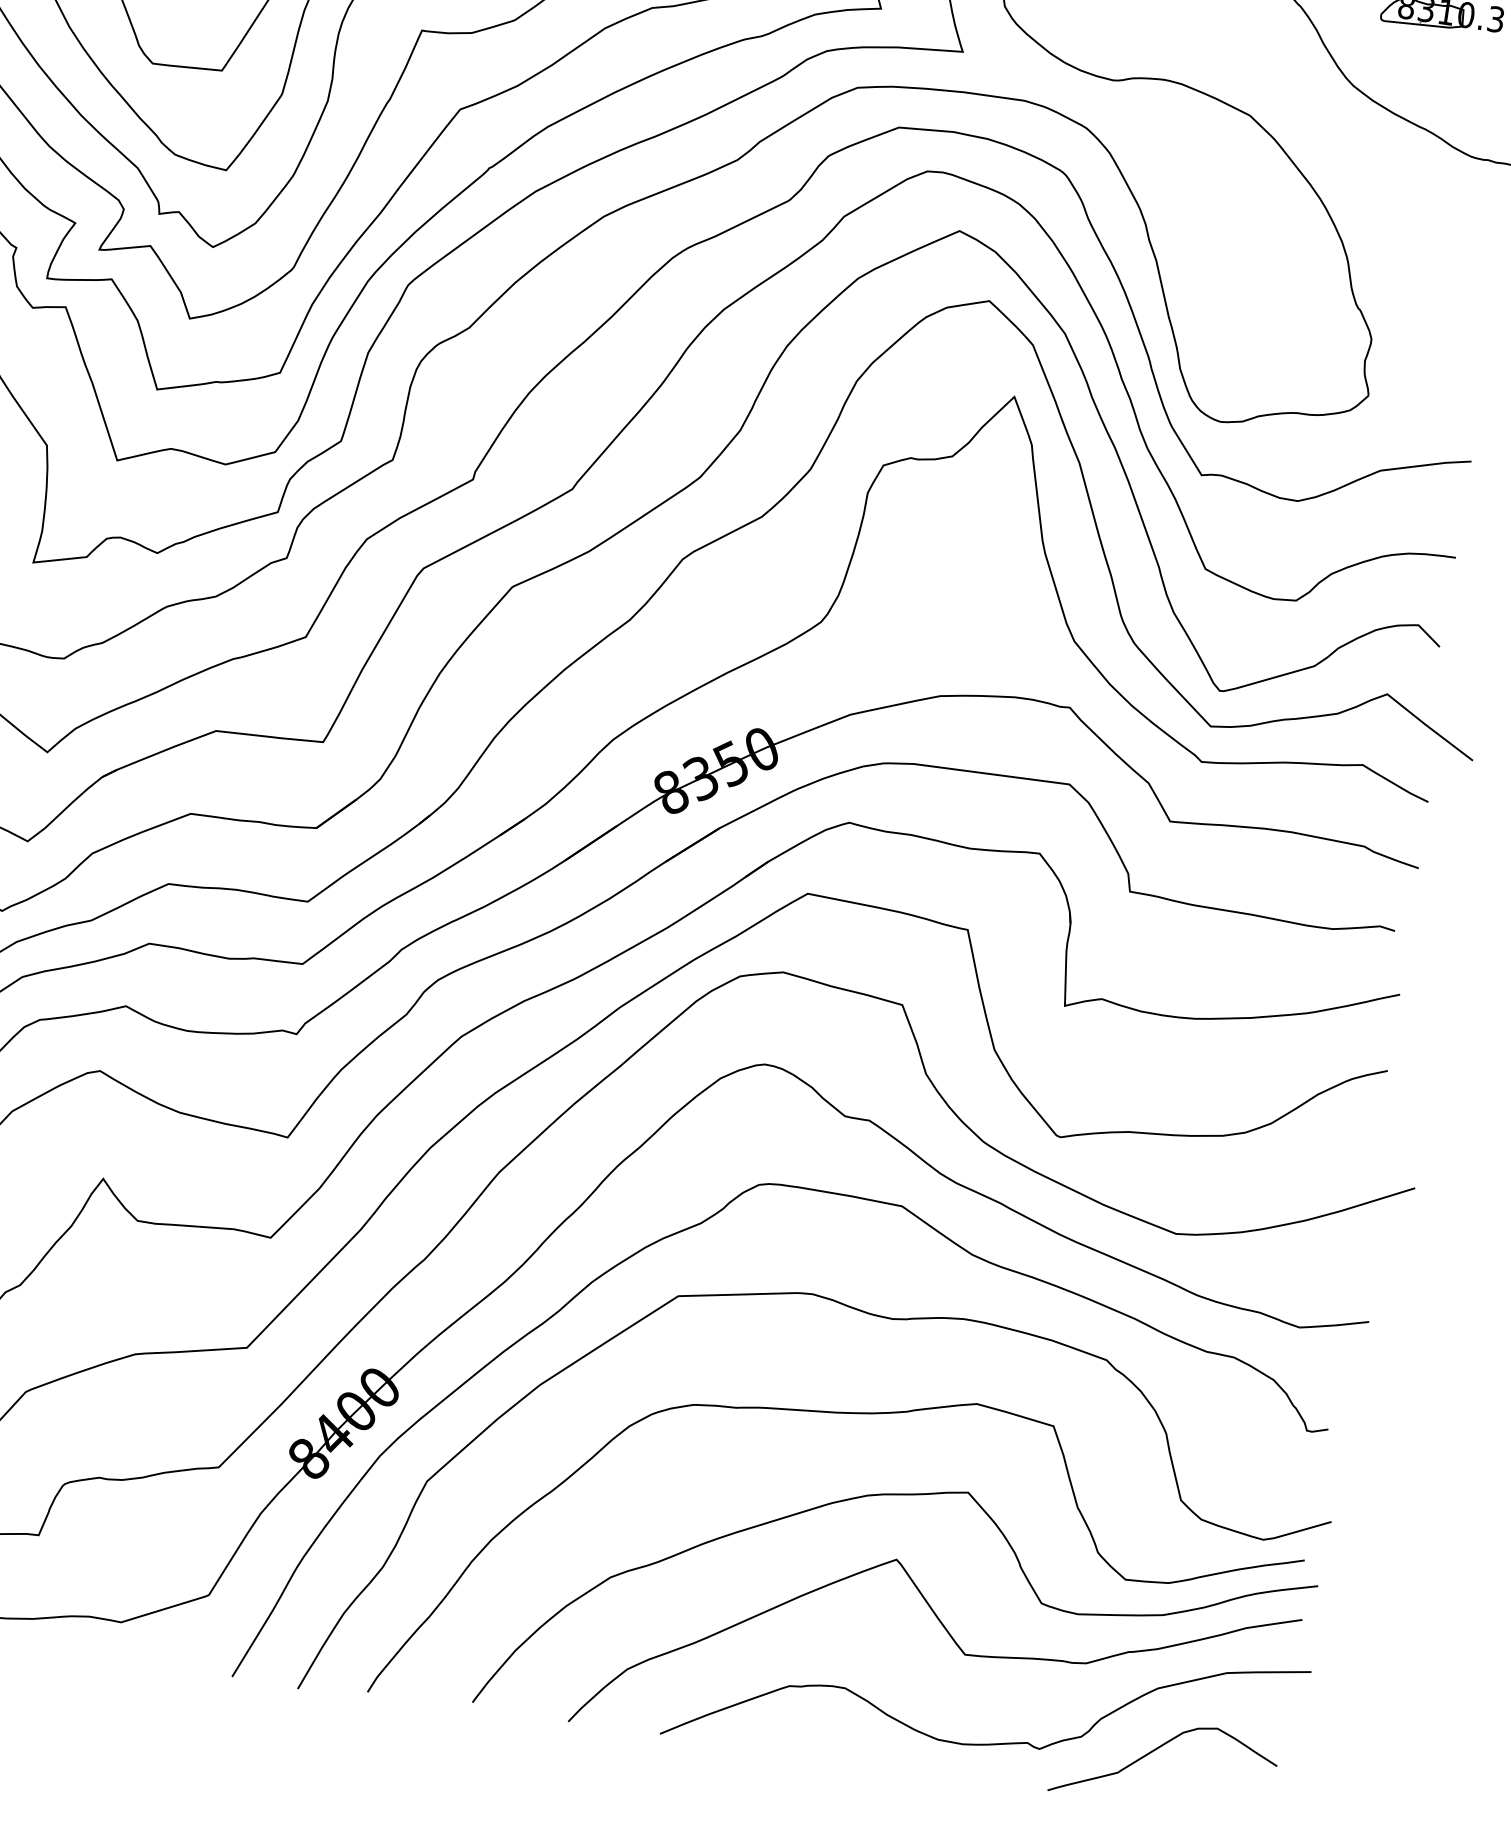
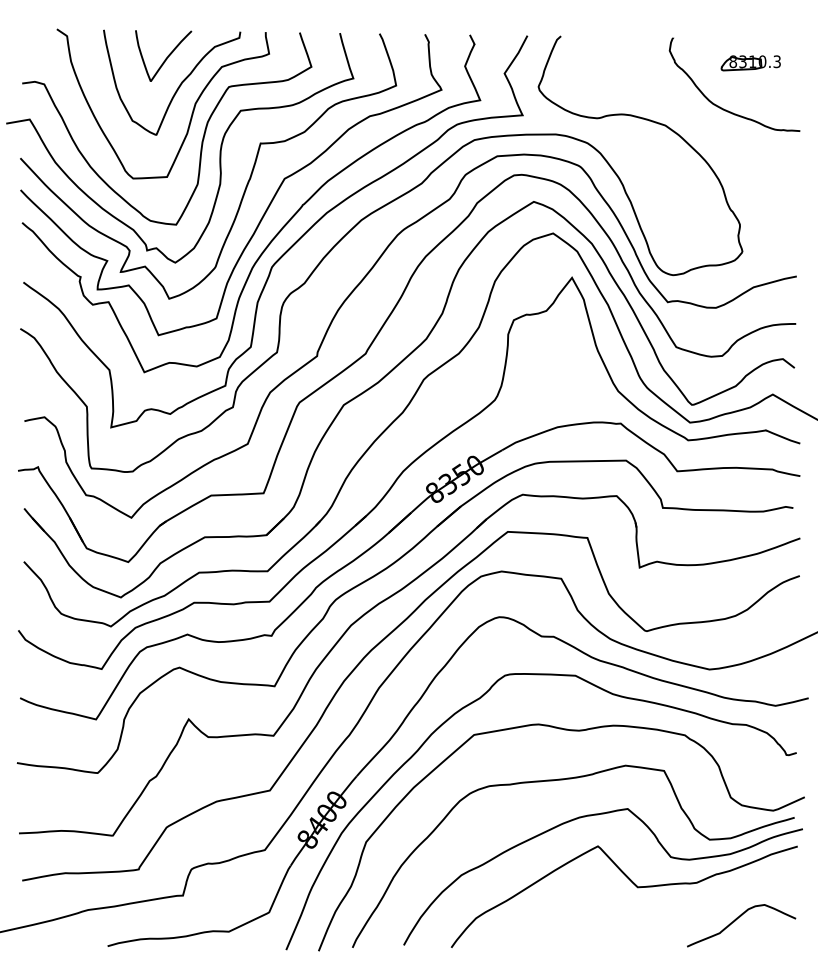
curve: (991, 1742) -> (656, 927), removed

